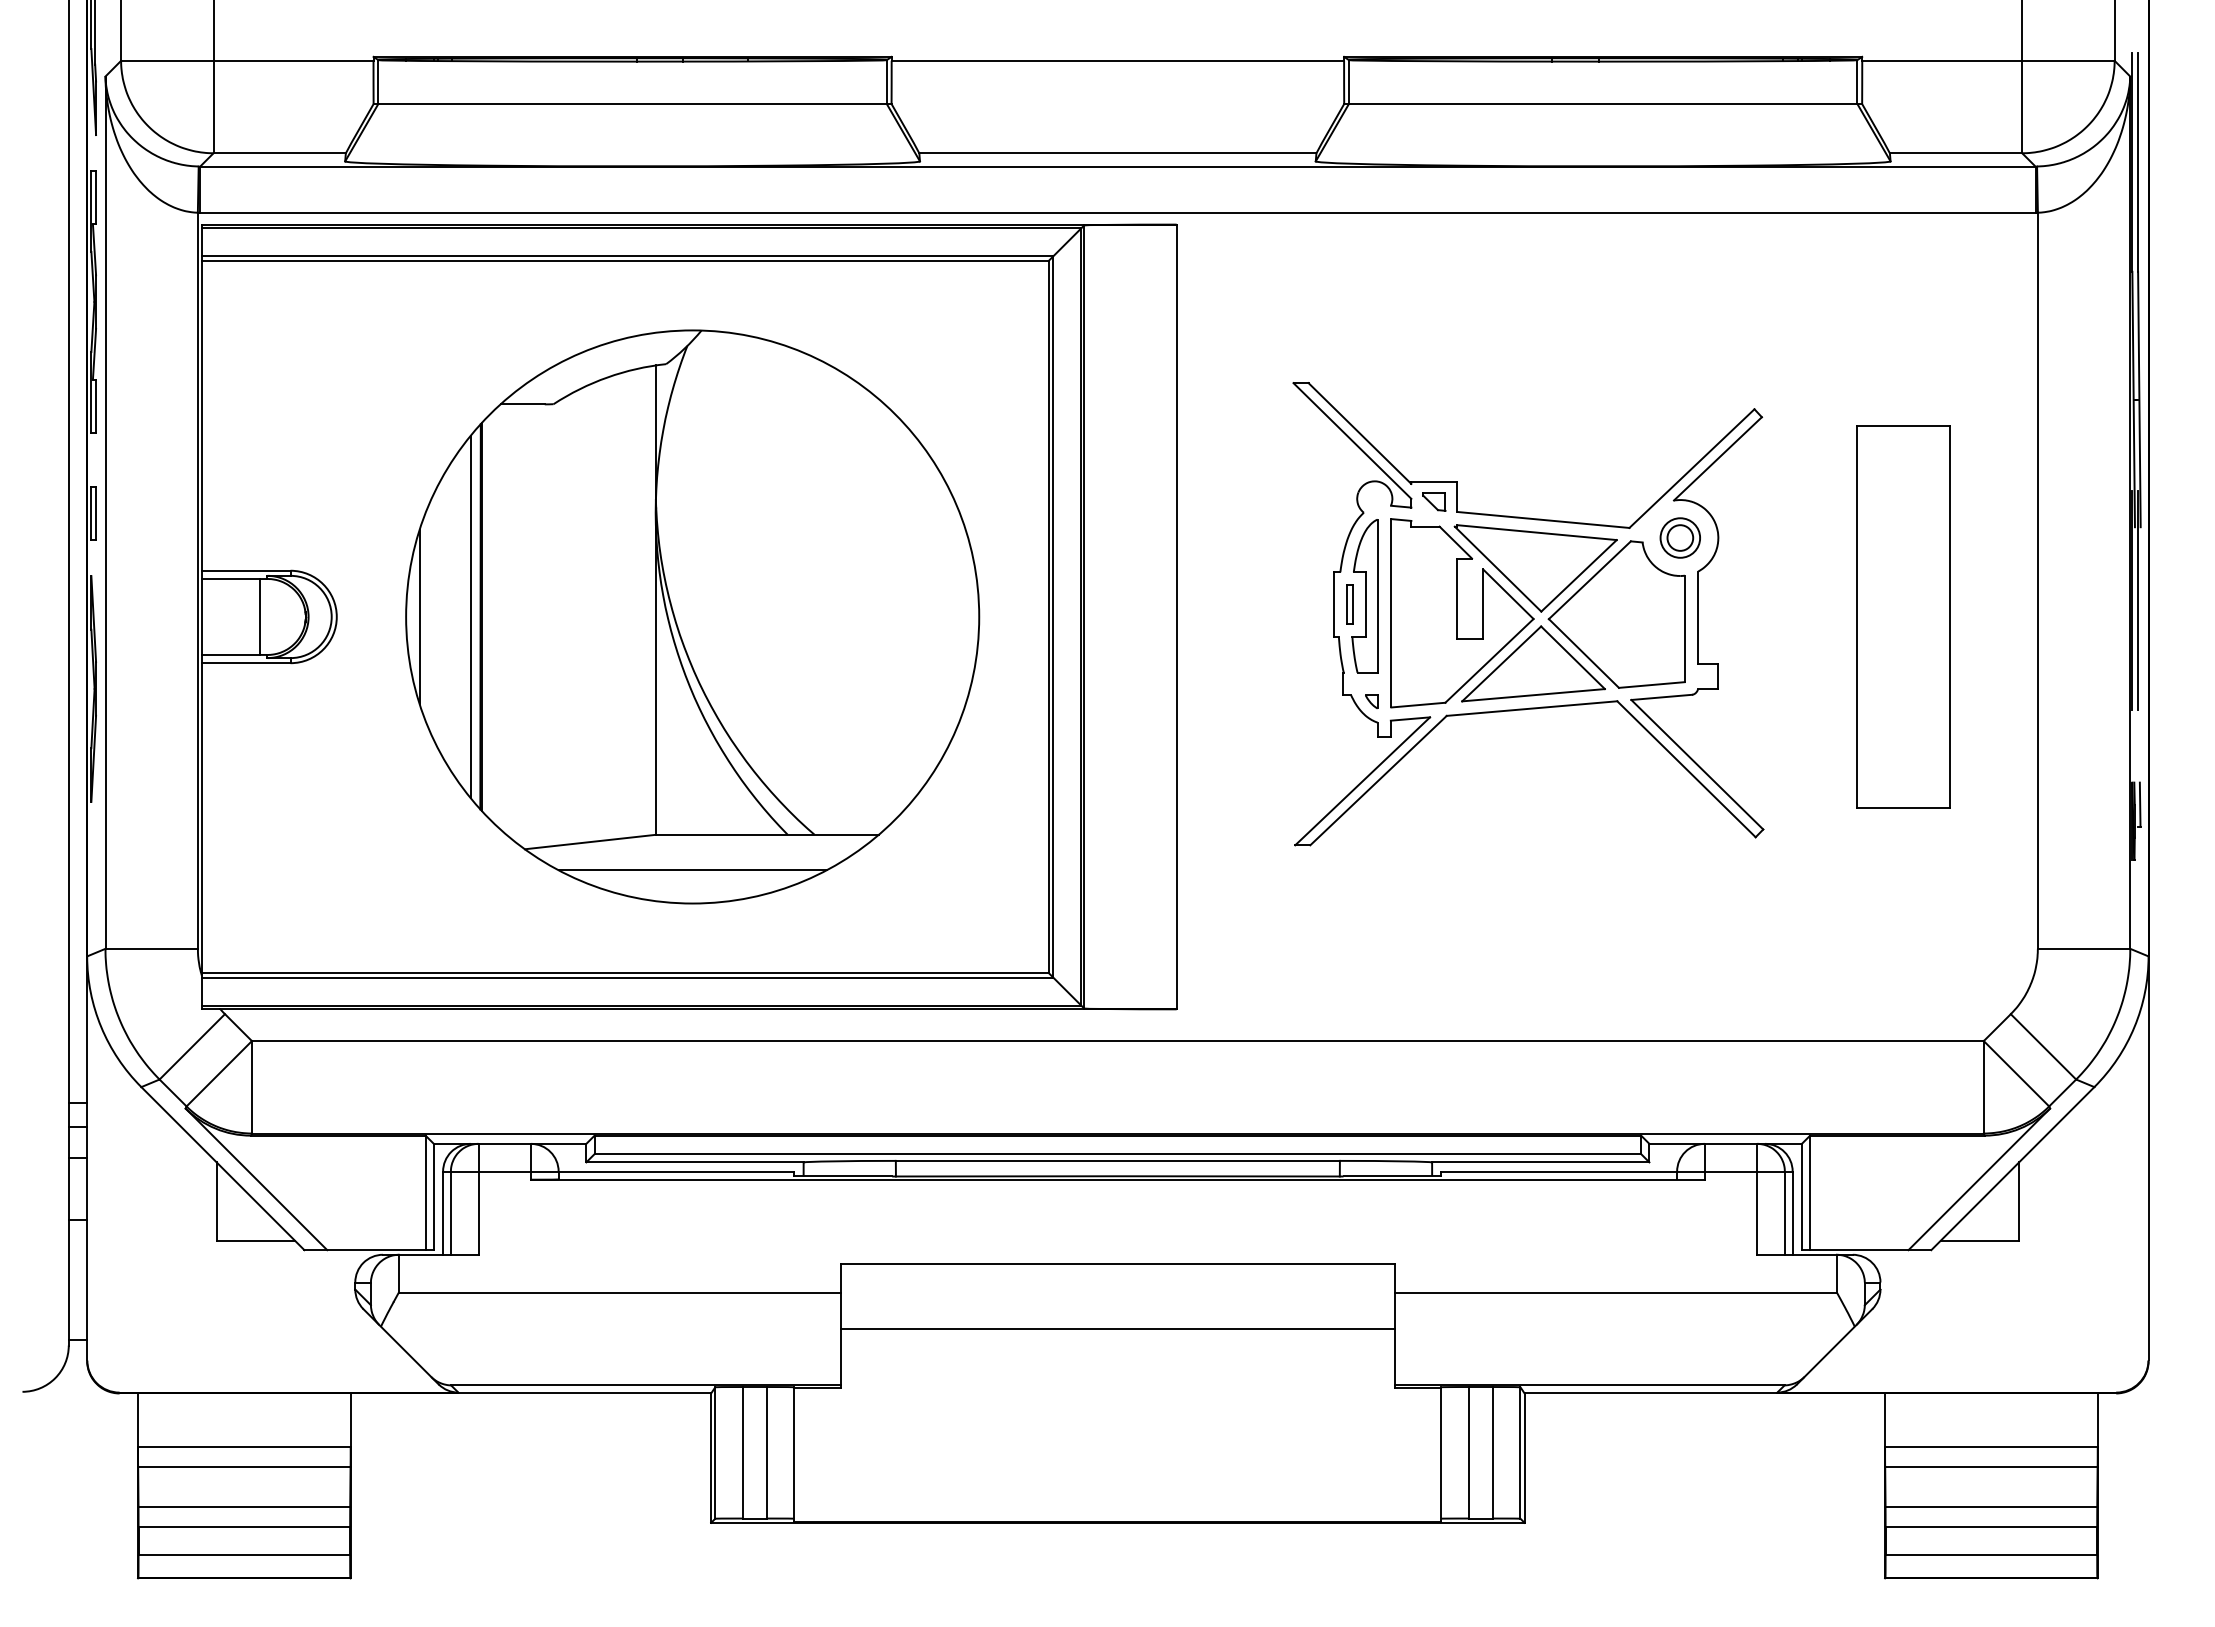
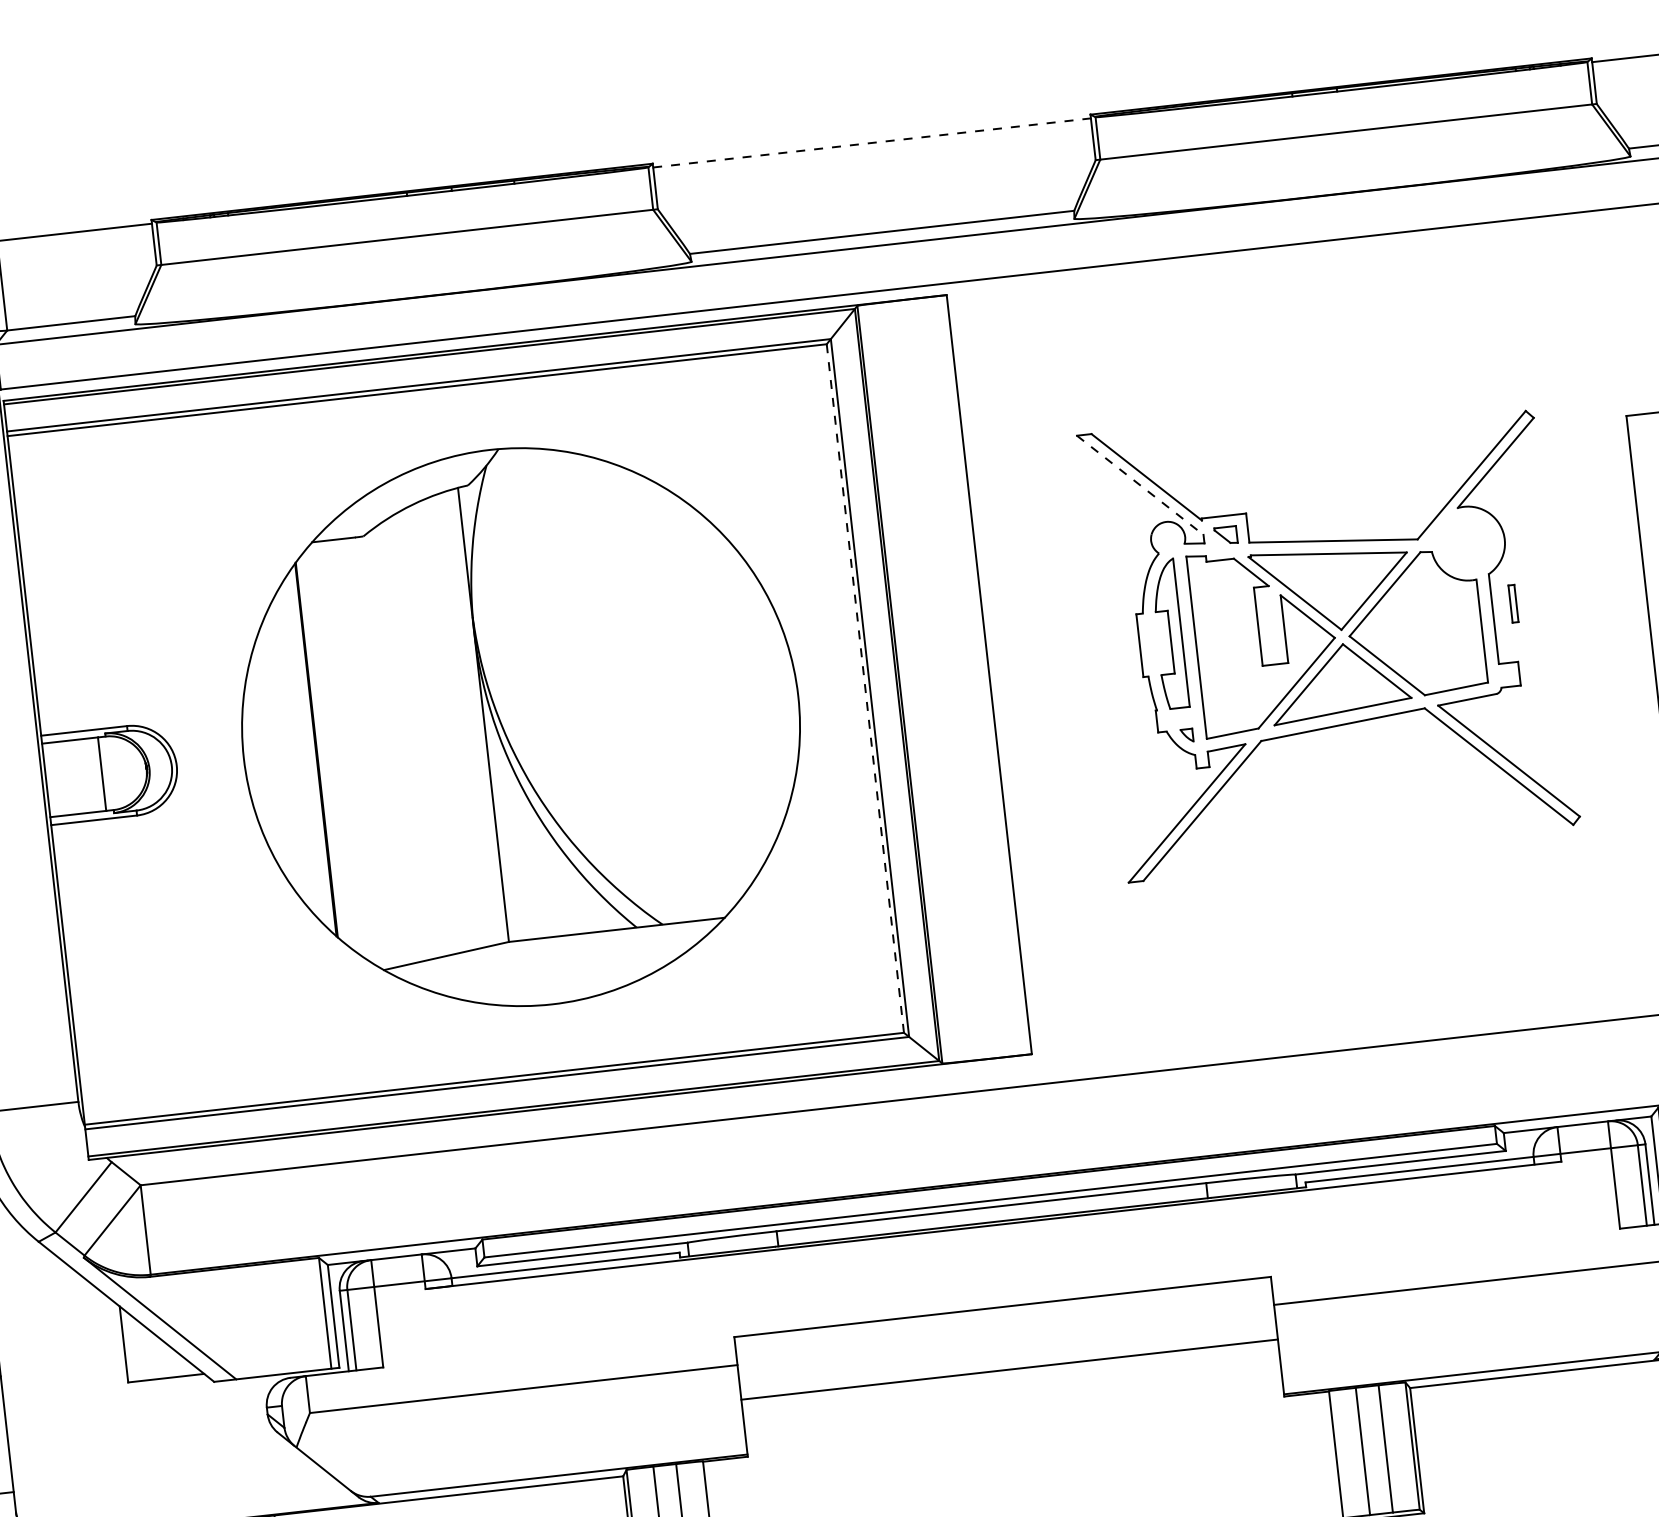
line: (1118, 60) -> (872, 142), solid -> dashed
line: (1352, 440) -> (1140, 484), solid -> dashed
part: (1679, 537) -> (1467, 543), removed
part: (1349, 604) -> (1513, 603), moved
line: (419, 616) -> (256, 756), removed
line: (470, 616) -> (306, 750), removed
line: (1048, 616) -> (865, 688), solid -> dashed
line: (692, 870) -> (548, 972), removed

